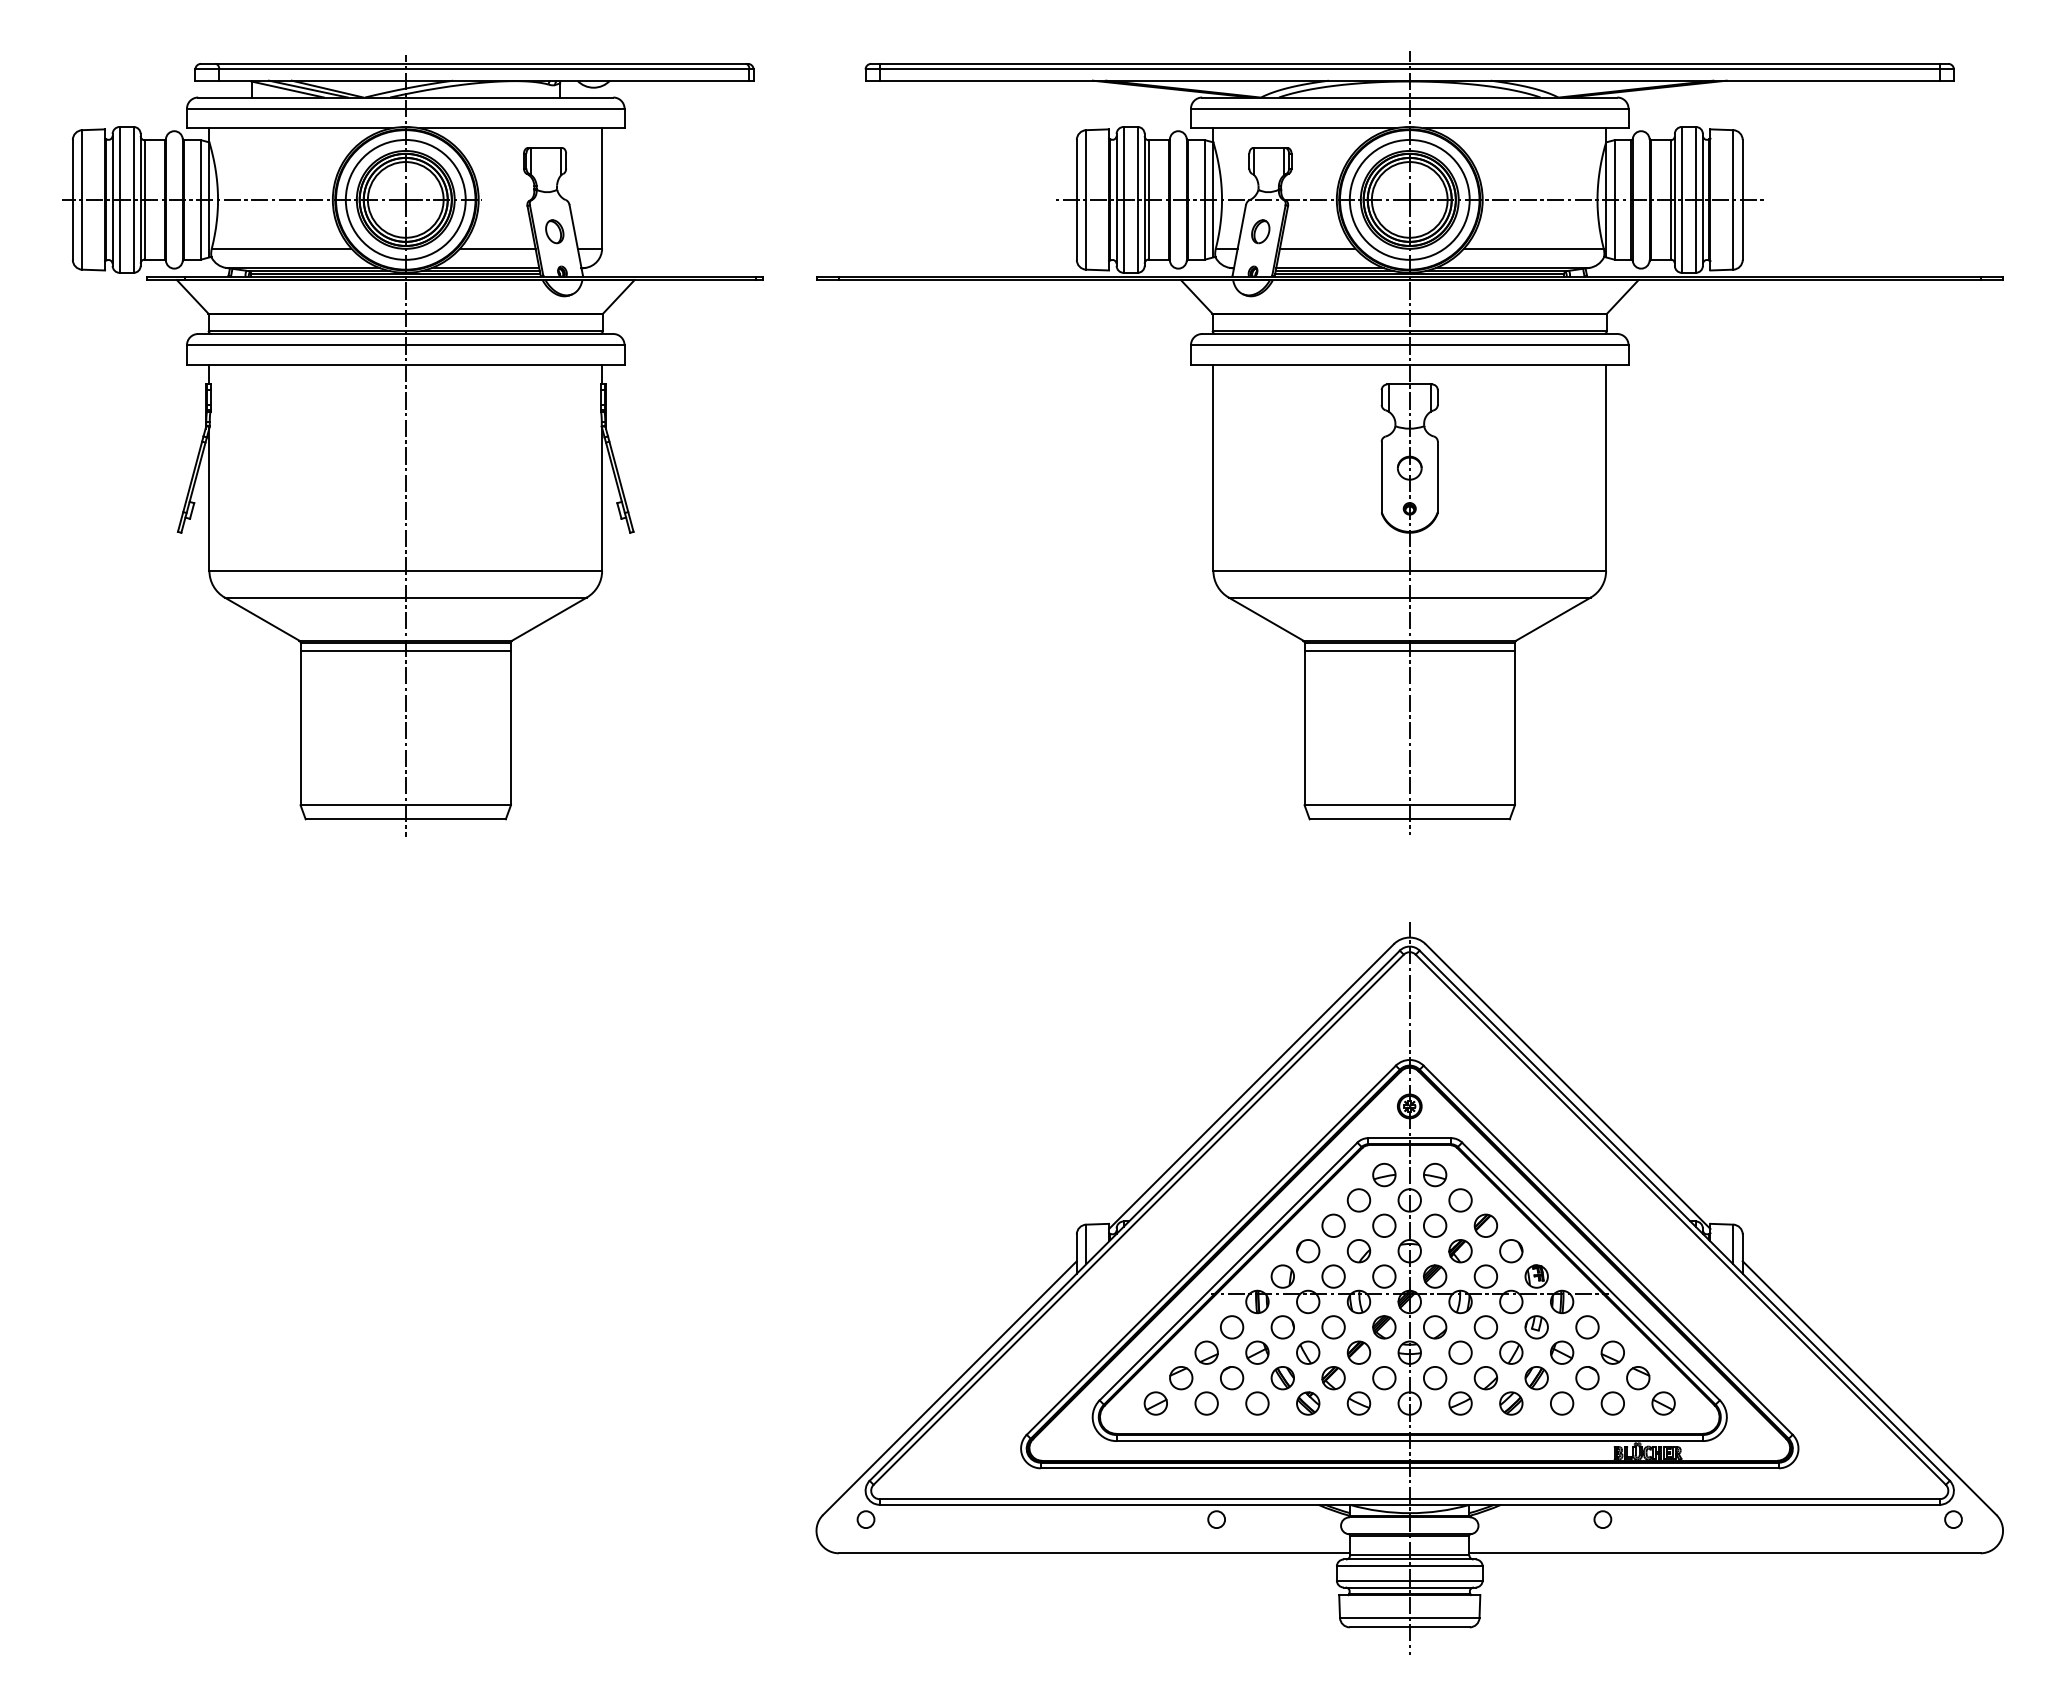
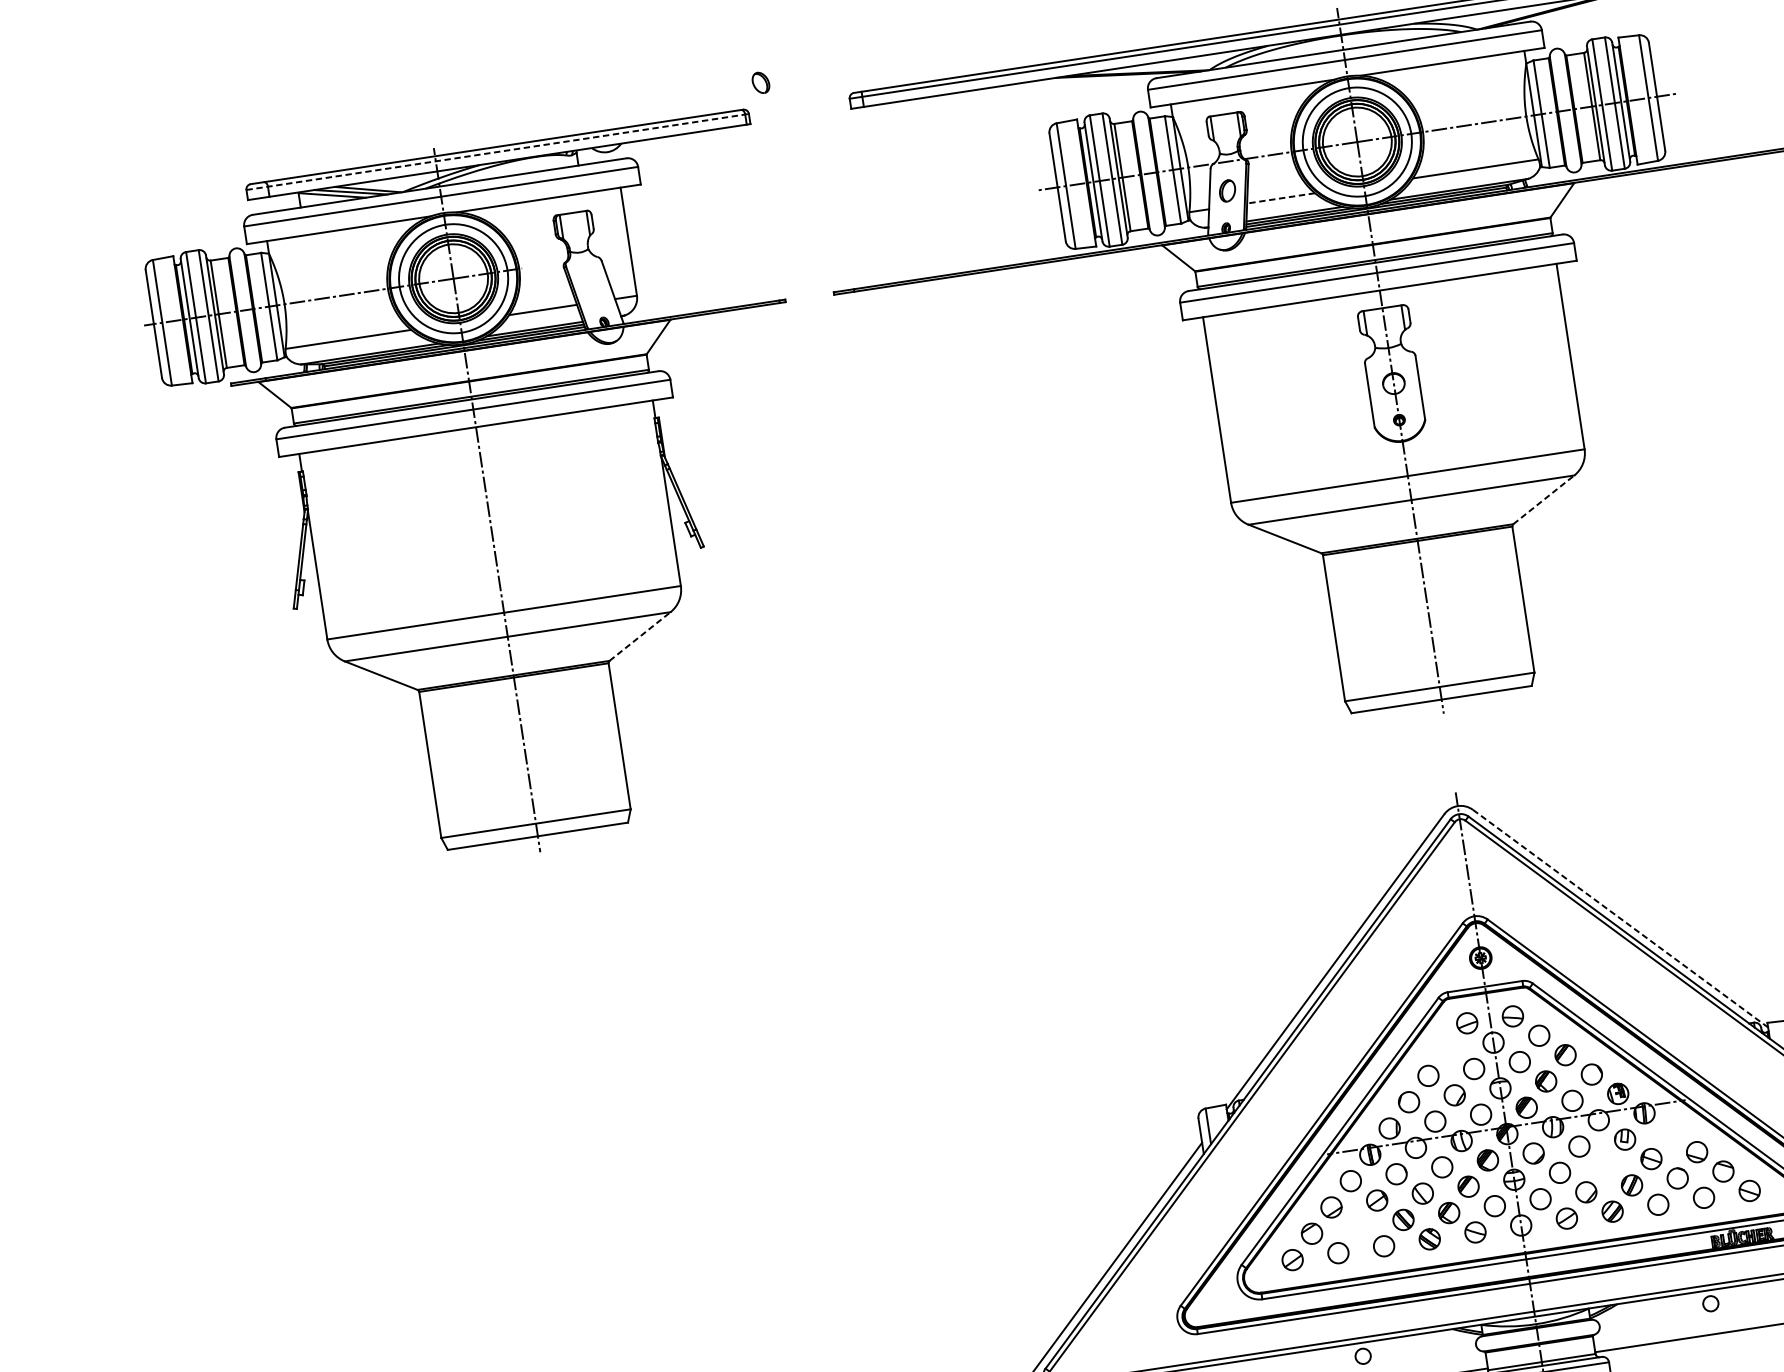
line: (475, 69) -> (498, 151), solid -> dashed
part: (554, 231) -> (760, 82), moved
line: (1317, 248) -> (1280, 198), solid -> dashed
line: (549, 619) -> (640, 636), solid -> dashed
line: (1553, 619) -> (1543, 500), solid -> dashed
line: (405, 650) -> (514, 684), removed
line: (1409, 650) -> (1418, 547), removed
line: (1568, 1086) -> (1620, 918), solid -> dashed
circle: (1358, 1200) -> (1447, 1049), removed
circle: (1587, 1327) -> (1670, 1132), removed
part: (1511, 1352) -> (1605, 1165), removed
circle: (1232, 1378) -> (1358, 1227), removed

